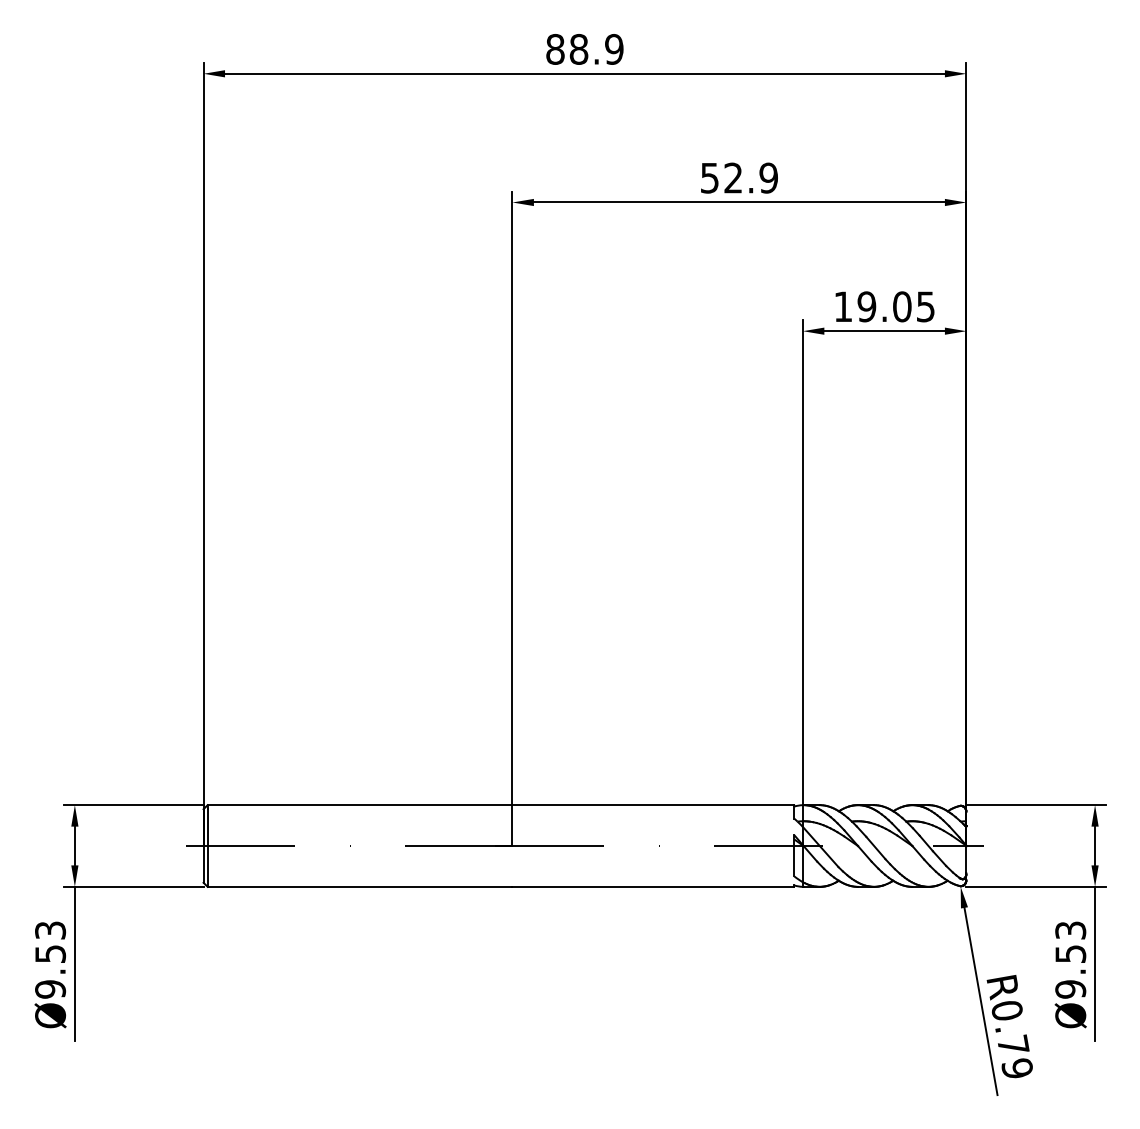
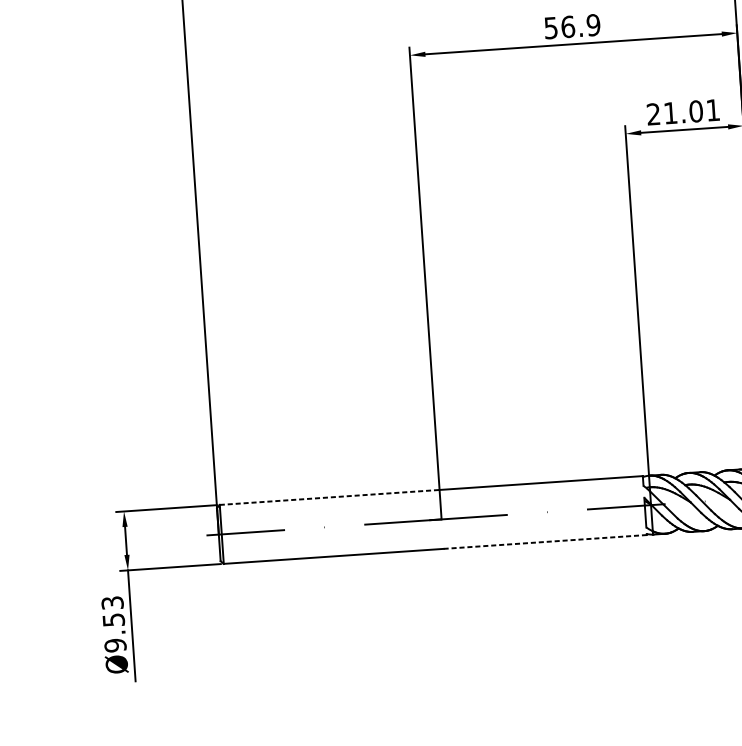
text: (733, 177) -> (568, 26), 52.9 -> 56.9
text: (884, 306) -> (683, 112), 19.05 -> 21.01
line: (360, 805) -> (330, 497), solid -> dashed
line: (653, 886) -> (545, 541), solid -> dashed

